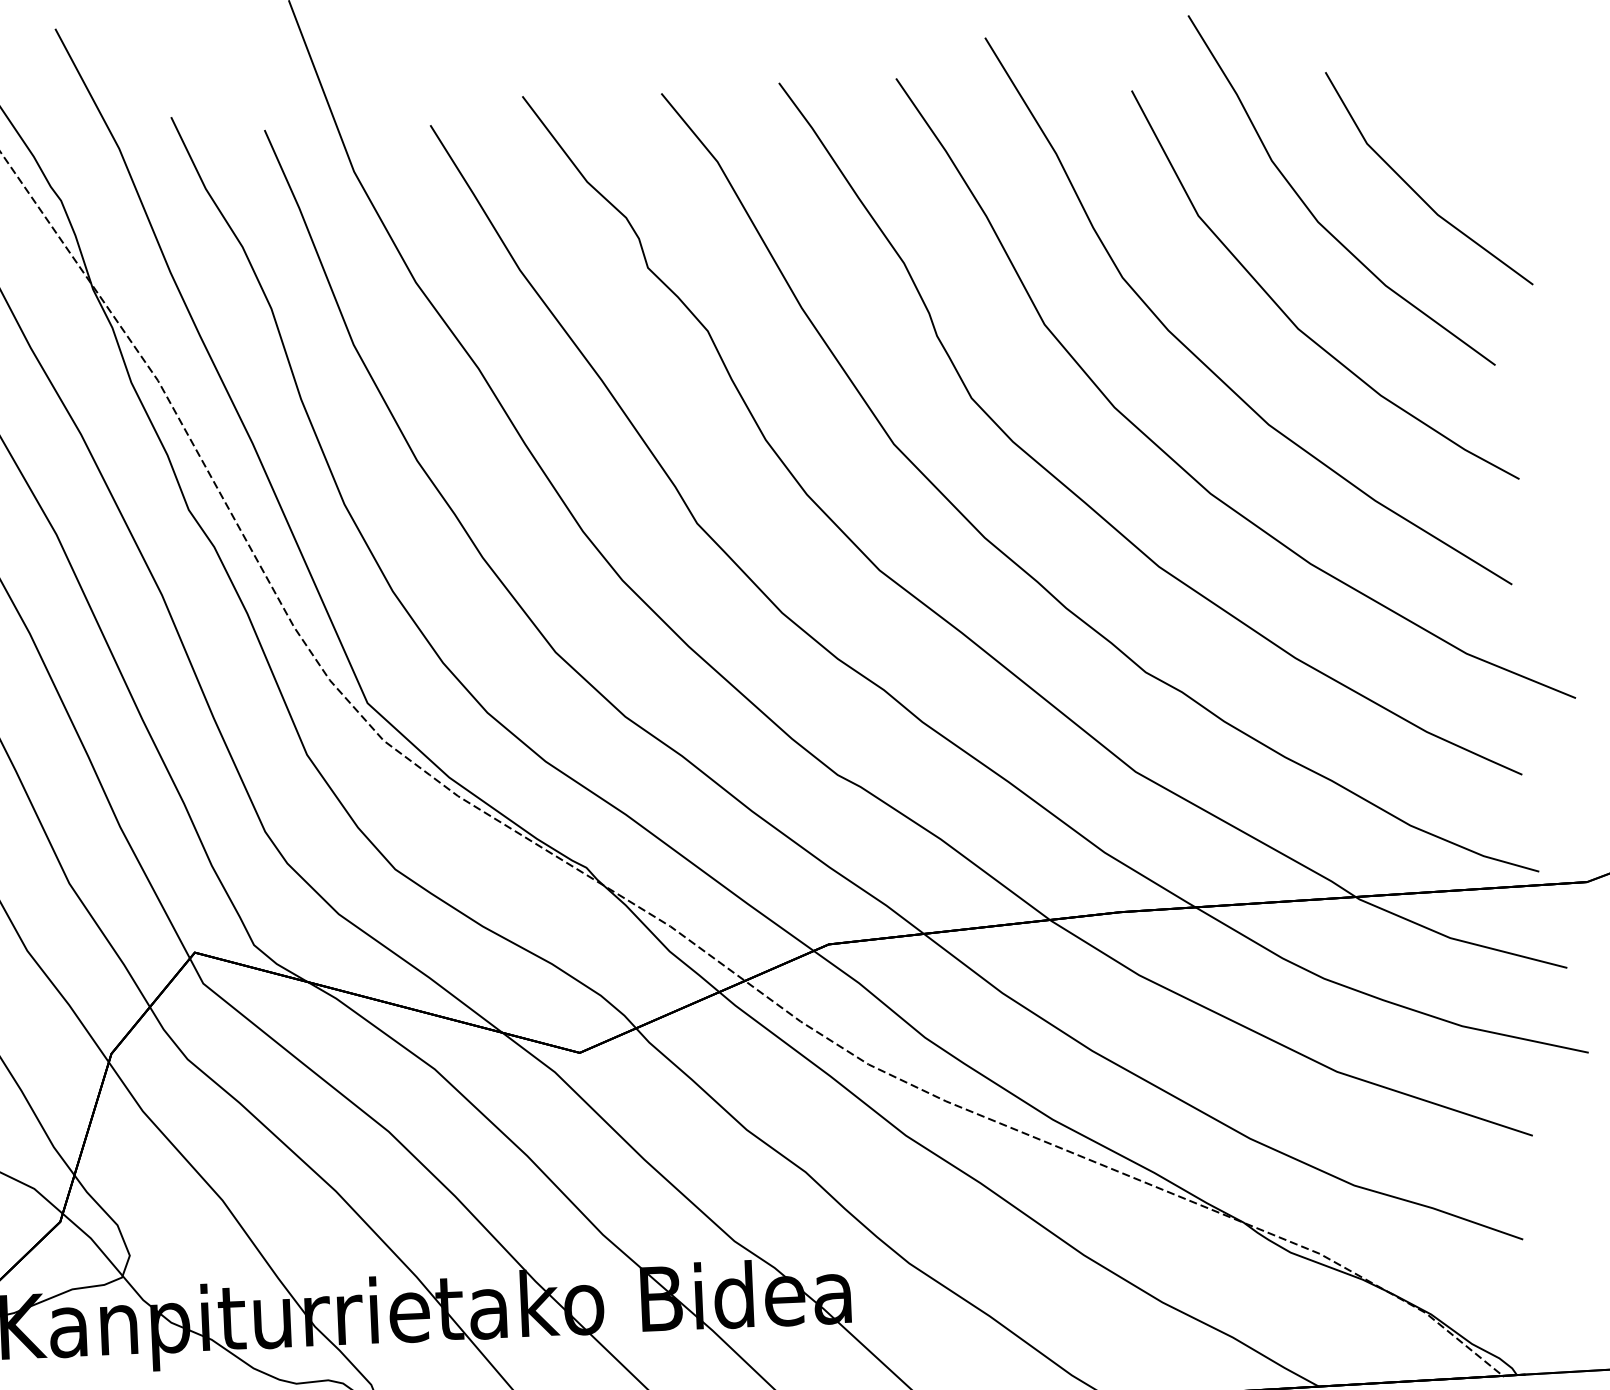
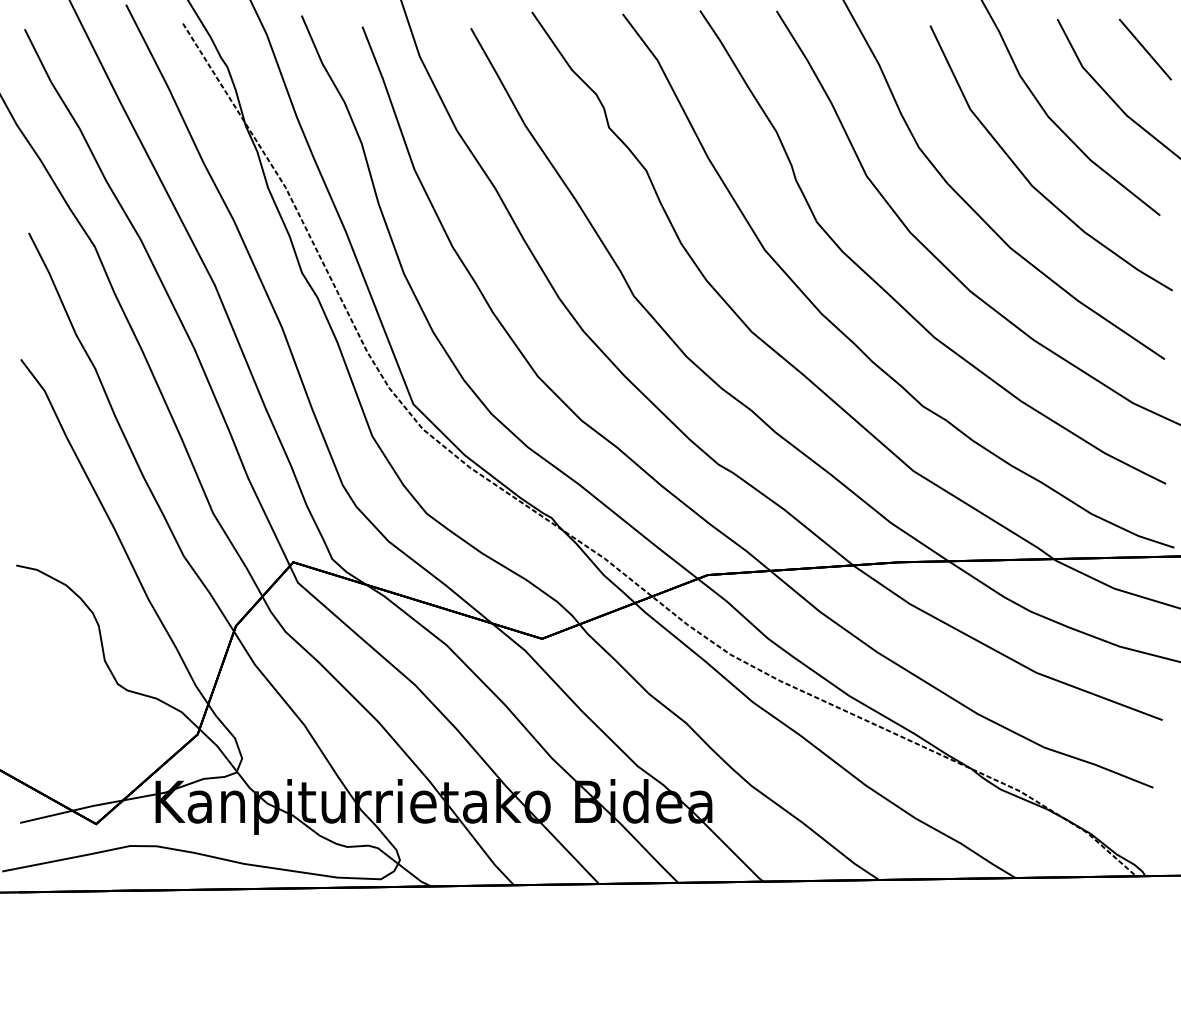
line: (1460, 112) -> (1144, 49), added

